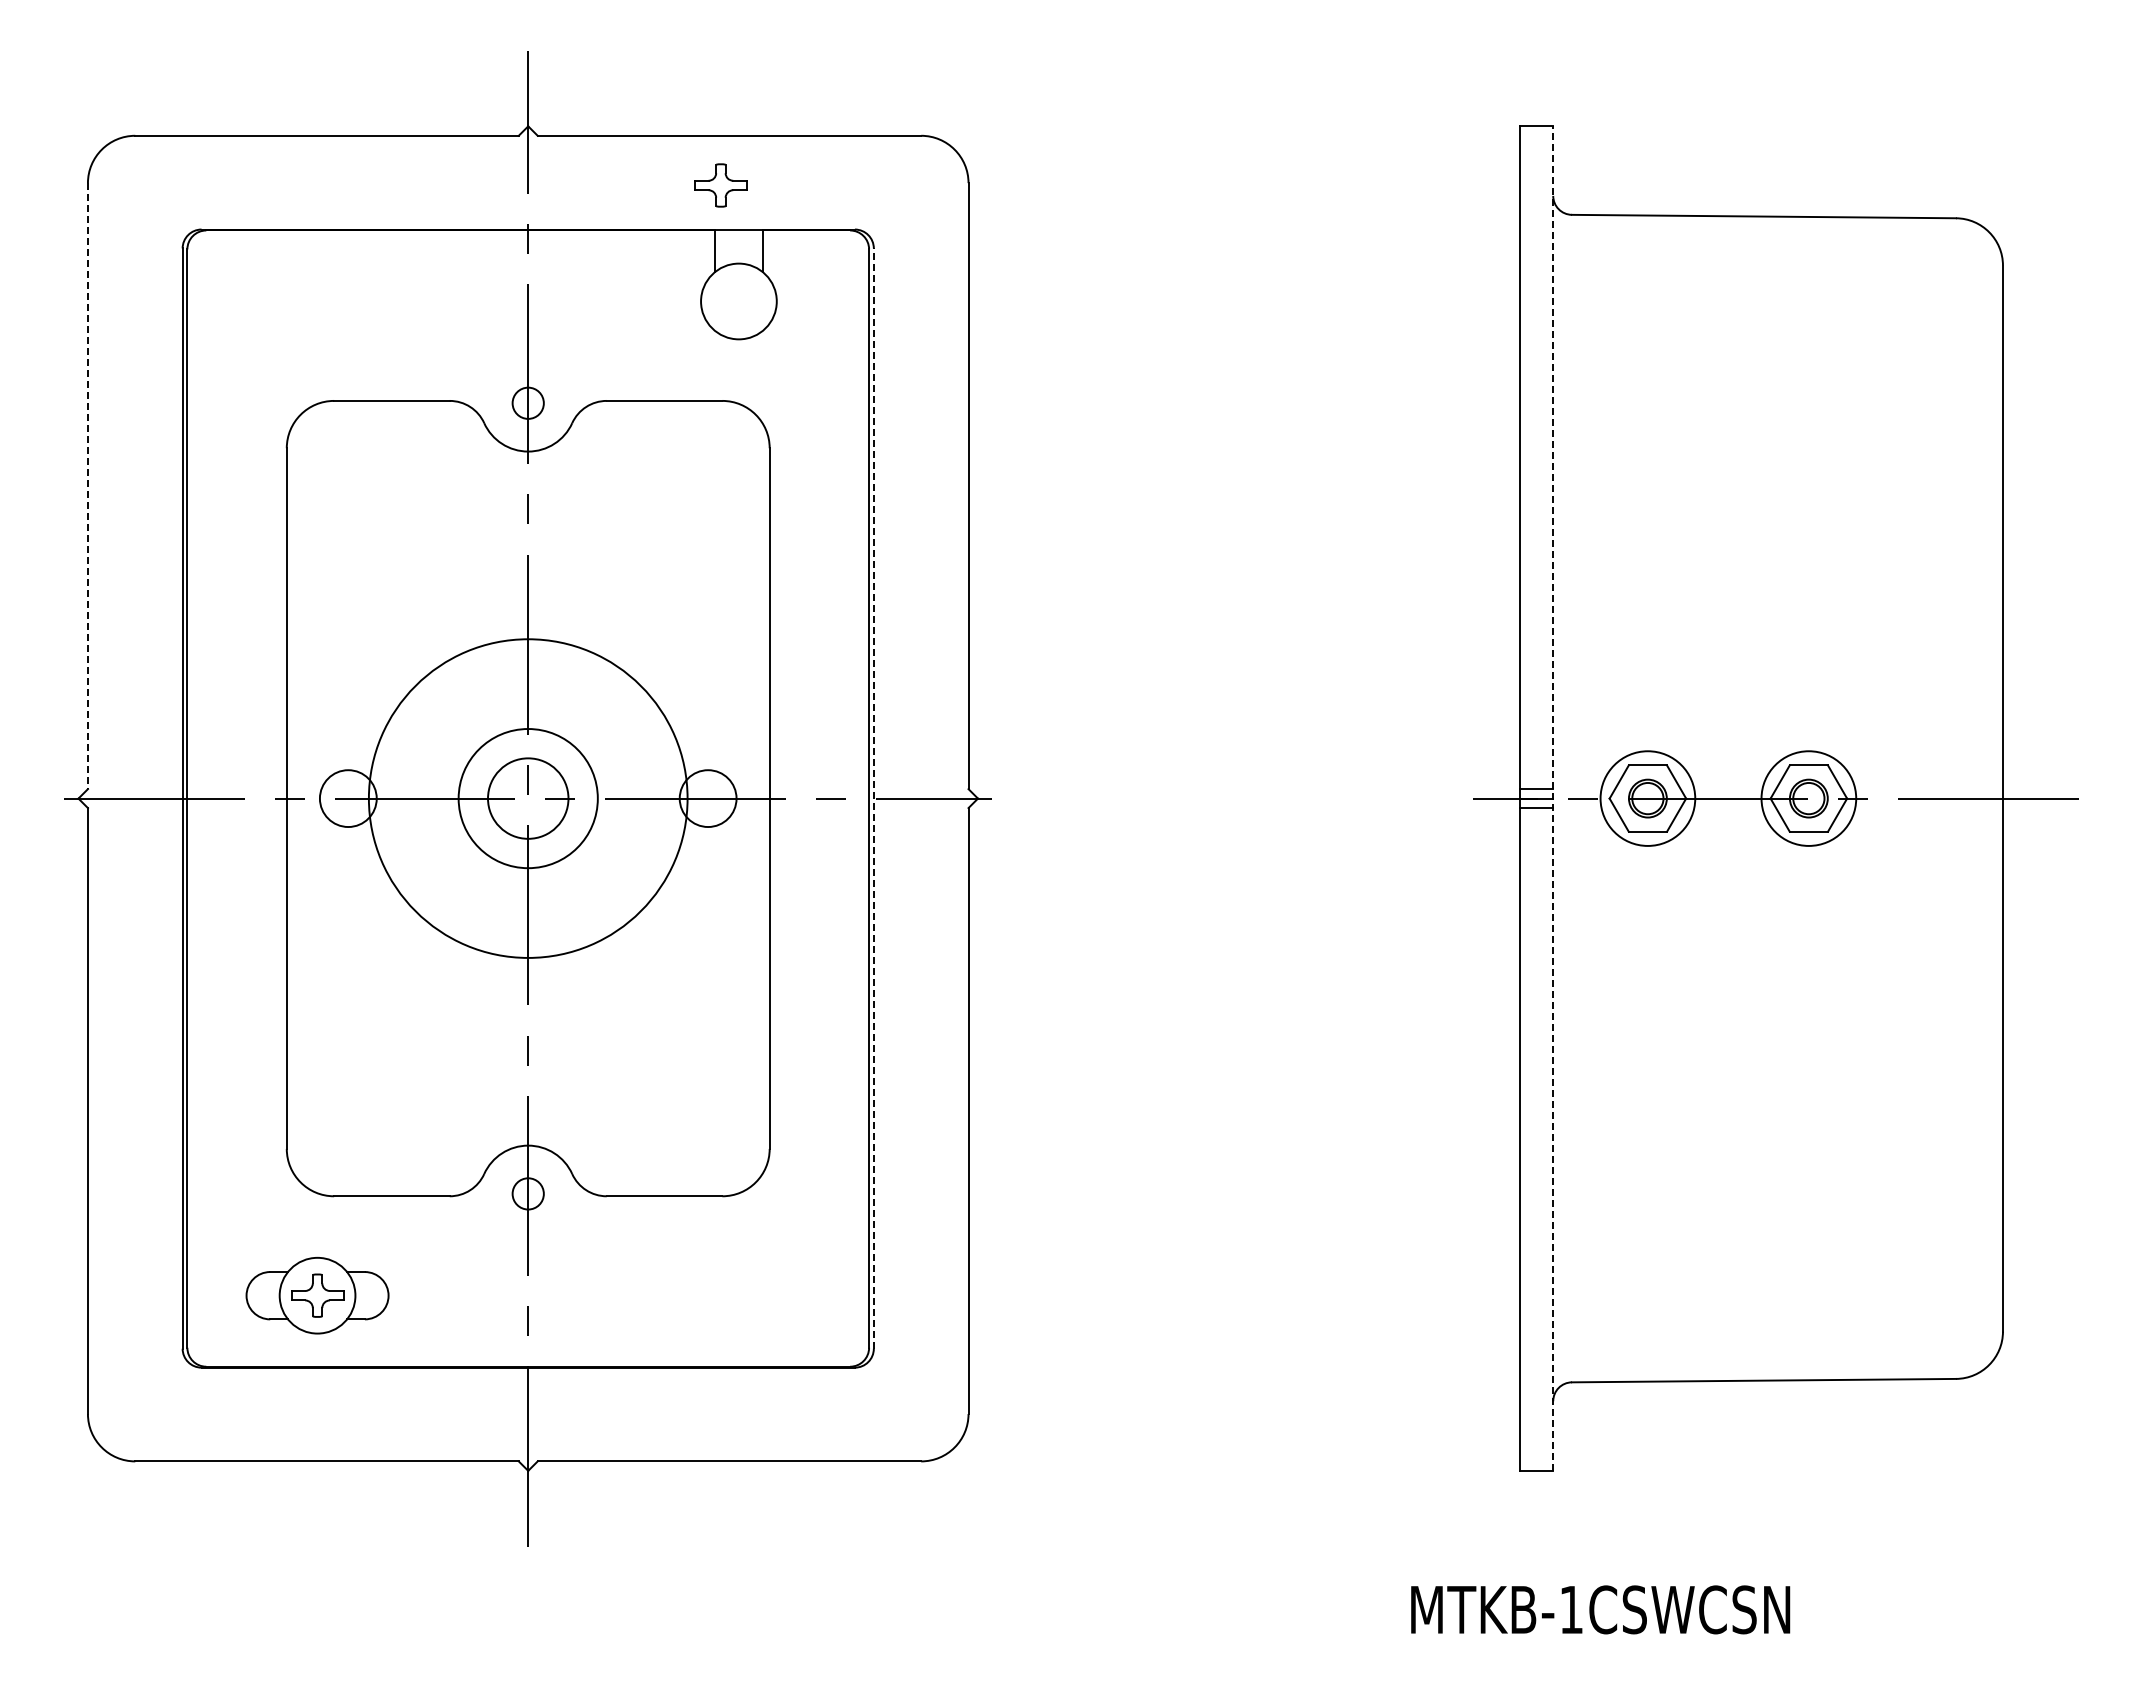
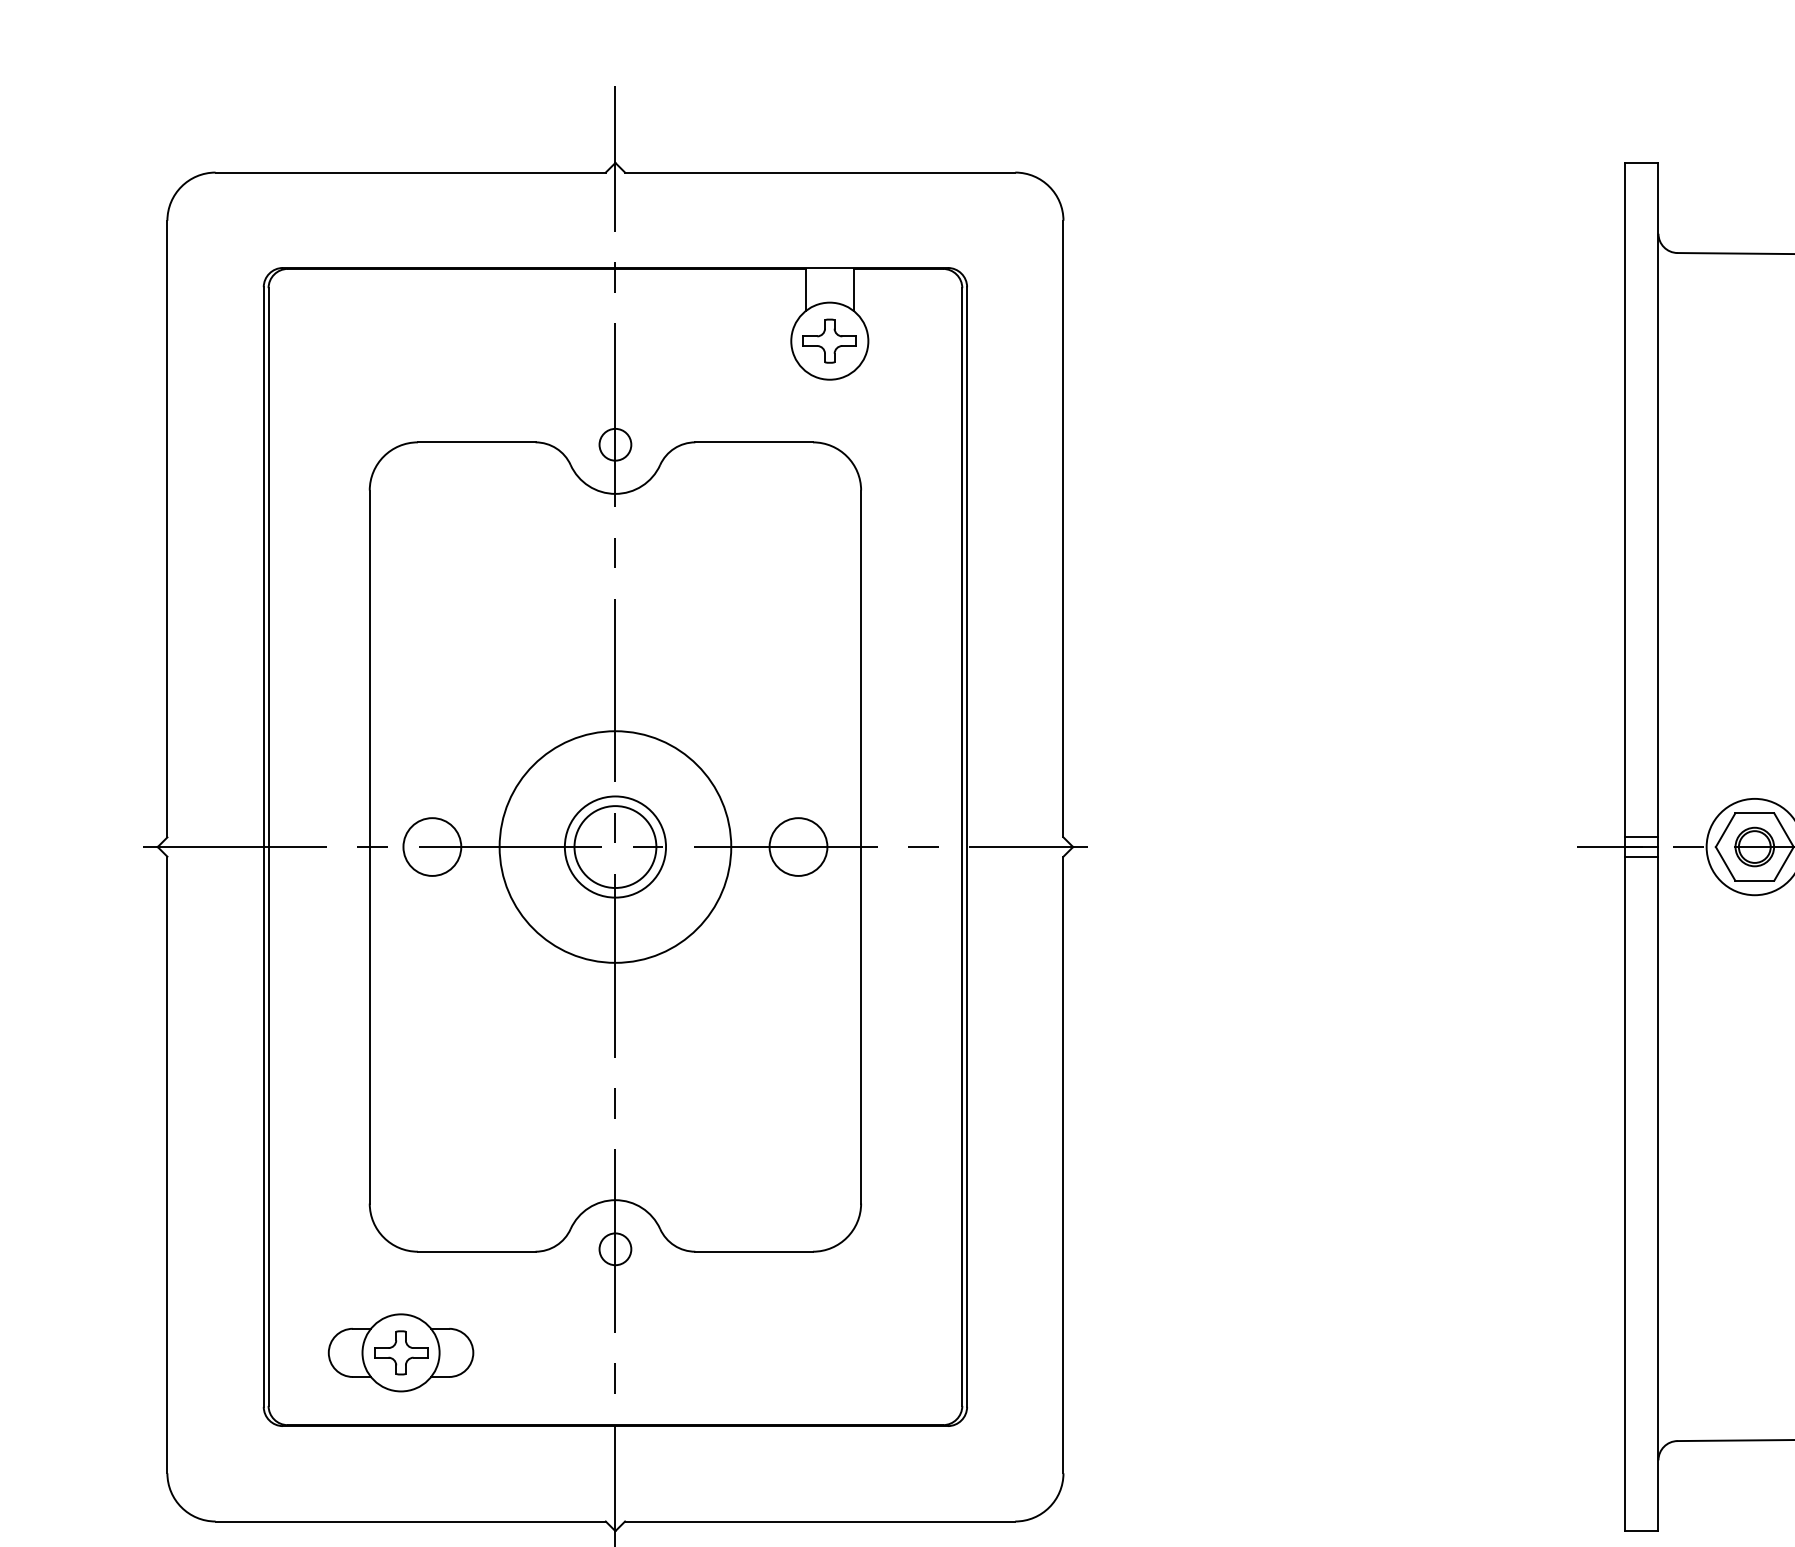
part: (720, 185) -> (829, 341), moved
line: (87, 486) -> (166, 529), dashed -> solid
circle: (527, 798) -> (614, 846), size x0.71
circle: (528, 798) -> (615, 846), size x0.71
line: (873, 798) -> (966, 846), dashed -> solid
line: (1553, 798) -> (1658, 846), dashed -> solid

